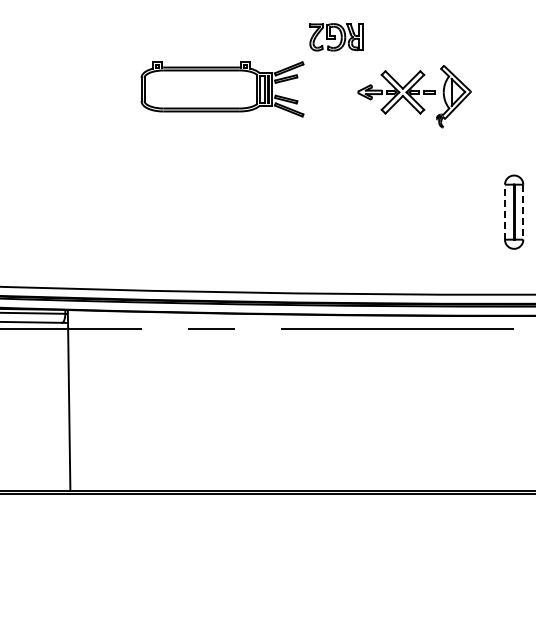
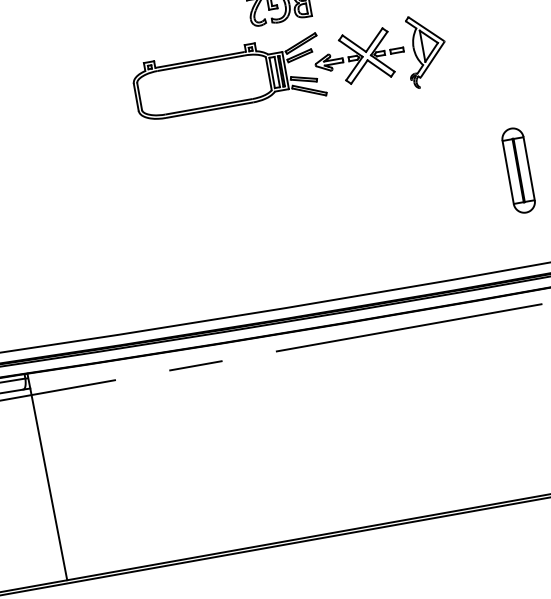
part: (222, 89) -> (228, 80), moved
line: (504, 211) -> (507, 171), dashed -> solid
line: (523, 212) -> (529, 169), dashed -> solid

